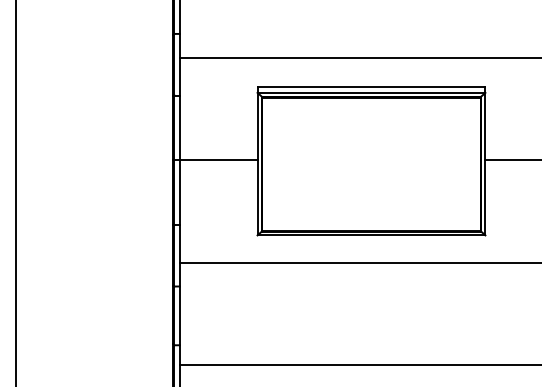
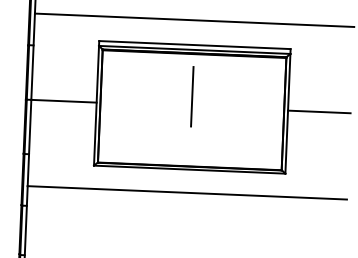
line: (370, 148) -> (191, 96), added

